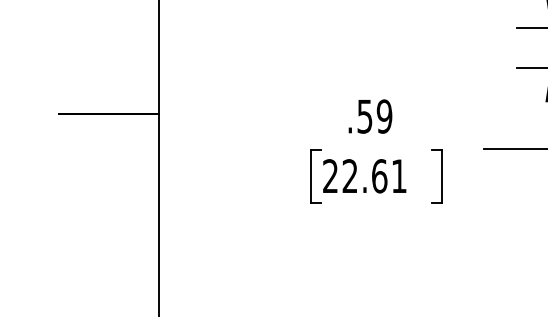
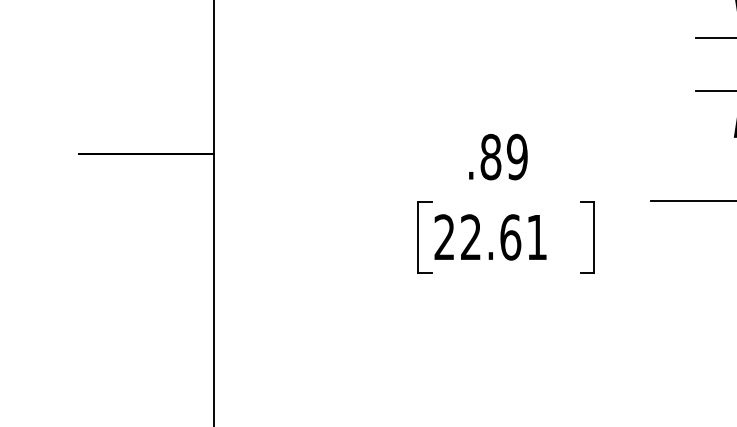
text: (364, 116) -> (490, 156), .59 -> .89

